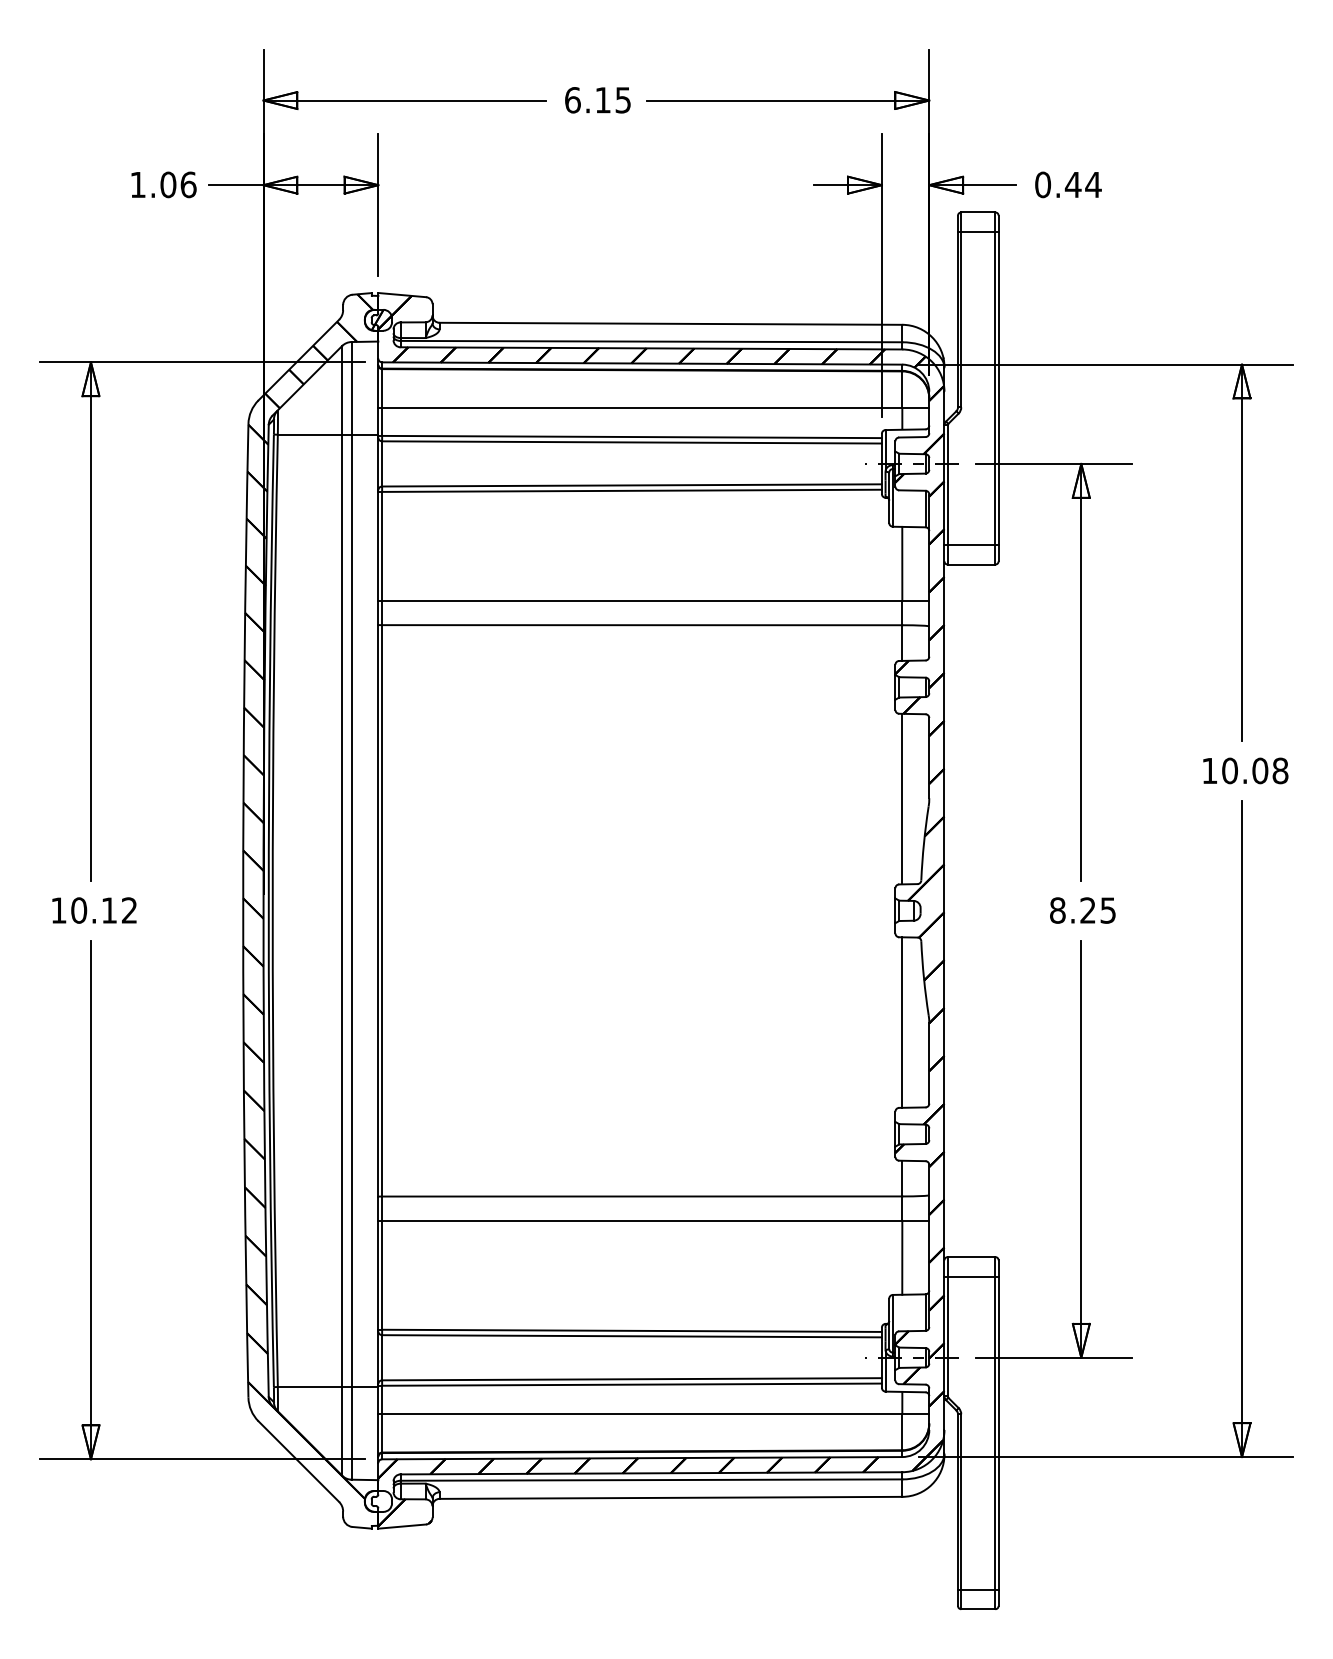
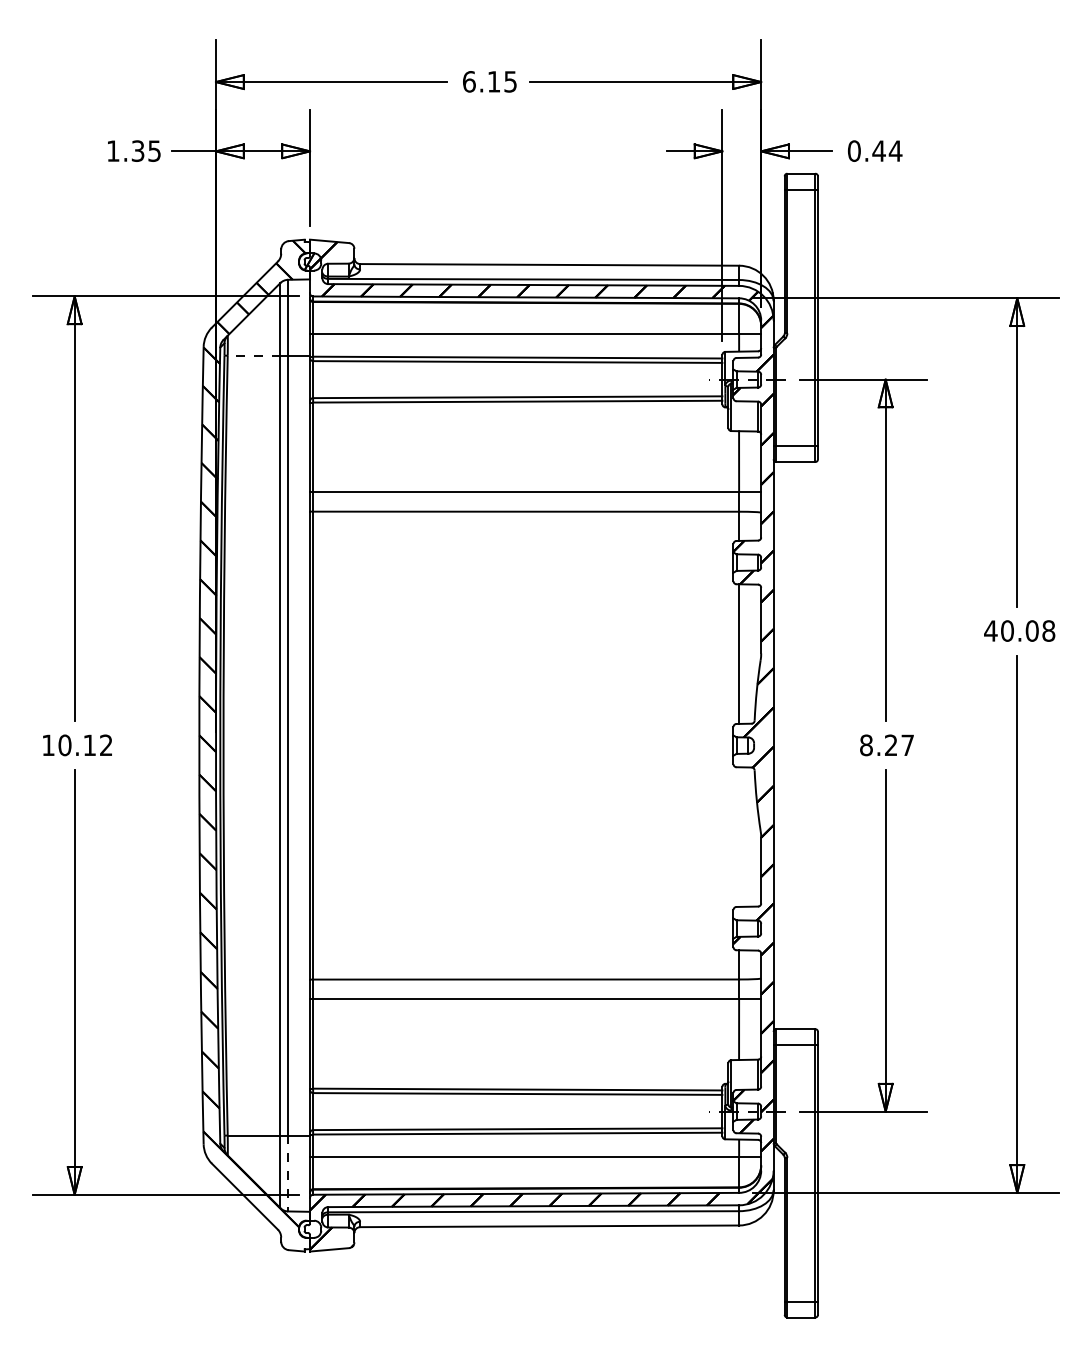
text: (178, 184) -> (146, 150), 1.06 -> 1.35
line: (309, 434) -> (253, 355), solid -> dashed
text: (1209, 770) -> (990, 630), 10.08 -> 40.08
text: (1107, 910) -> (907, 745), 8.25 -> 8.27
line: (902, 1022) -> (739, 837), removed
line: (351, 1433) -> (288, 1173), solid -> dashed

